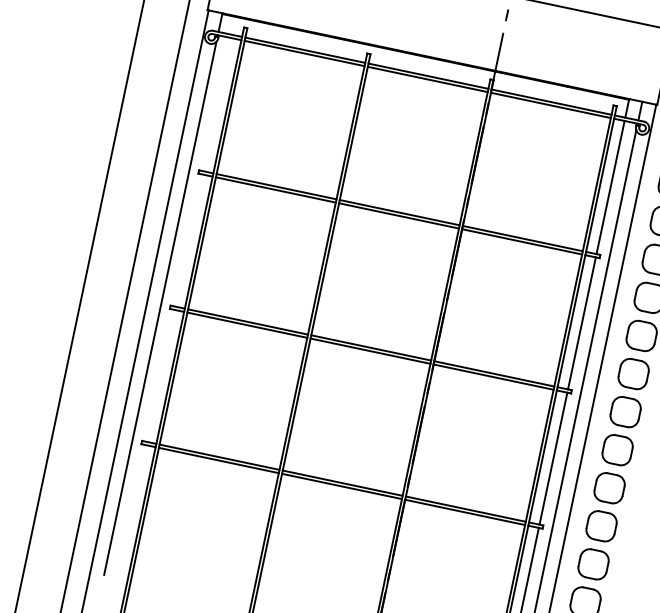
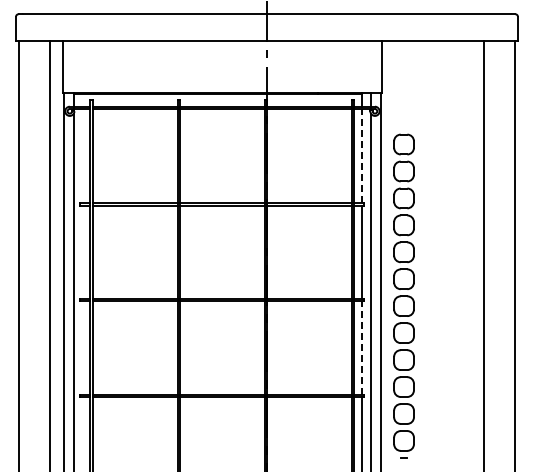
line: (610, 186) -> (361, 155), solid -> dashed
line: (552, 459) -> (361, 348), solid -> dashed

